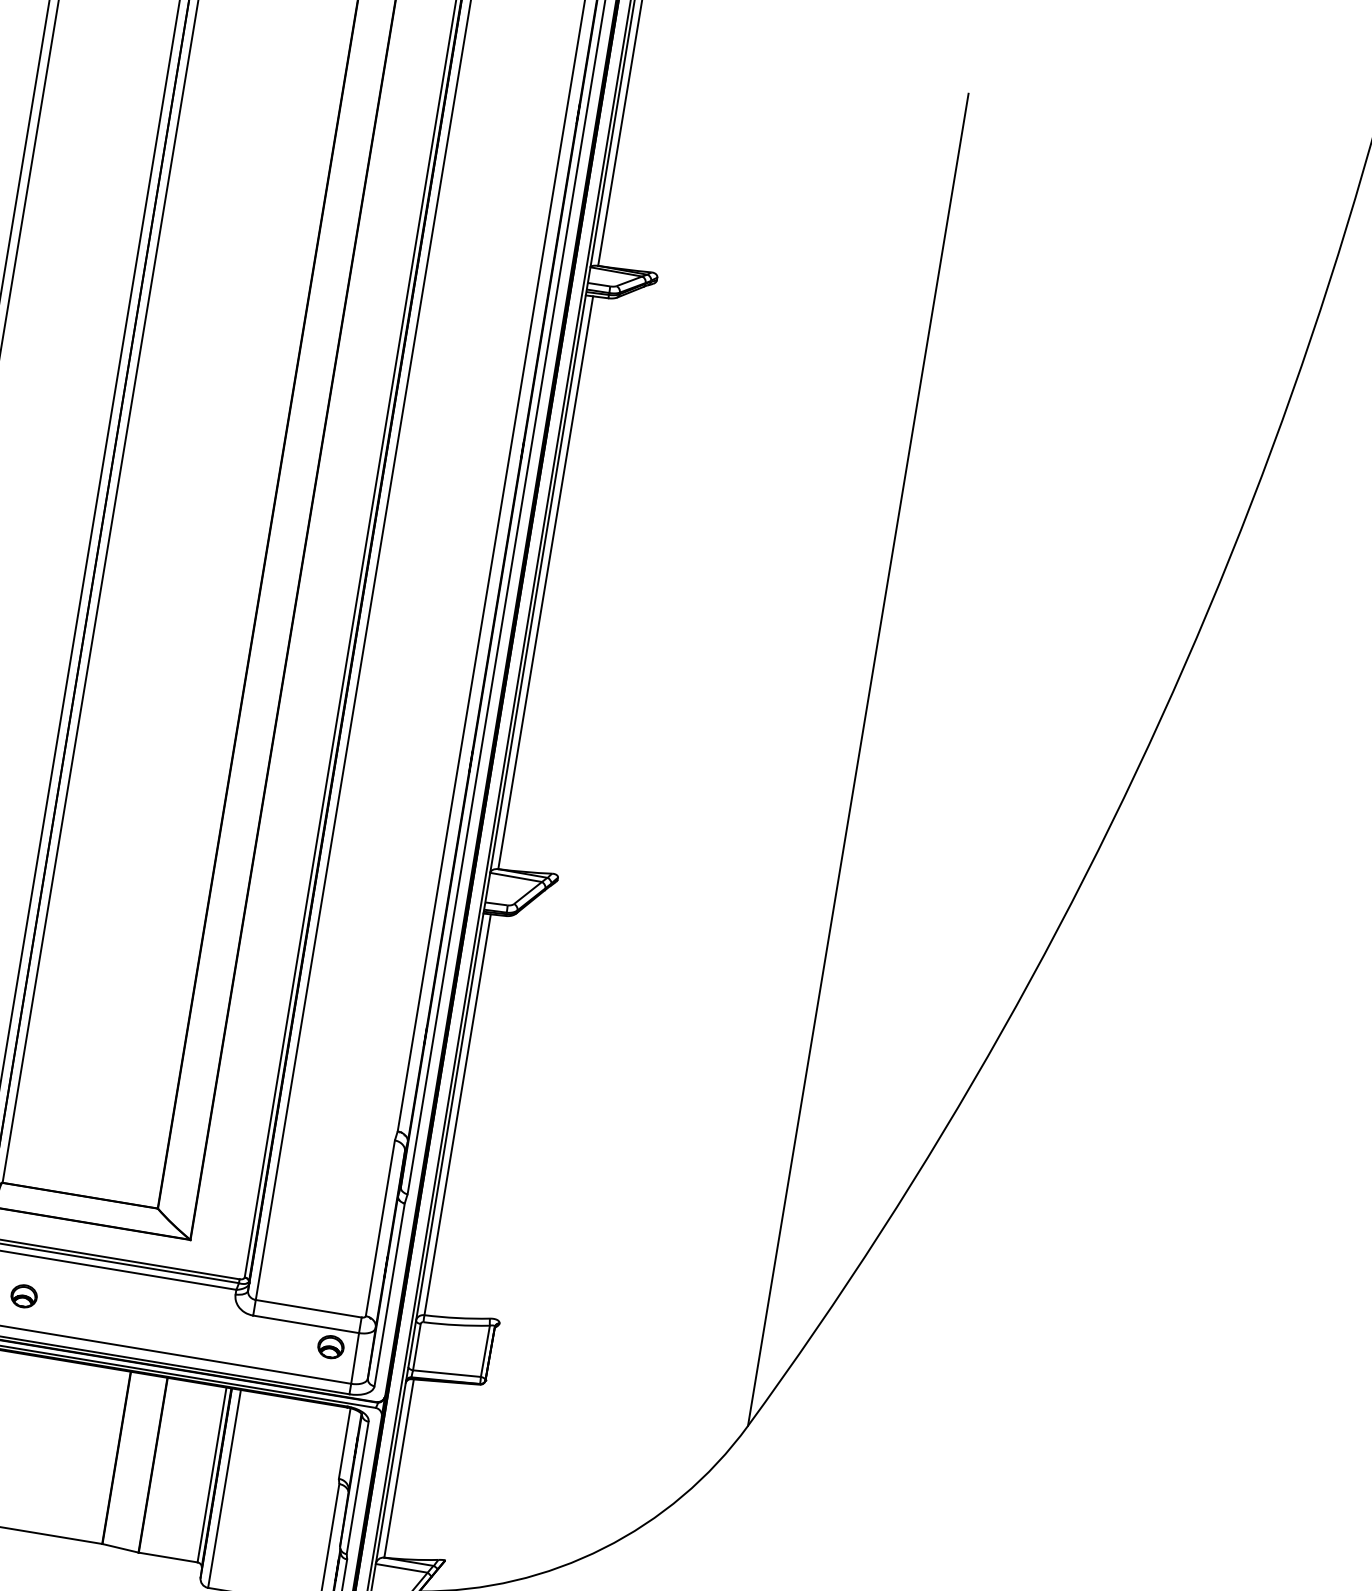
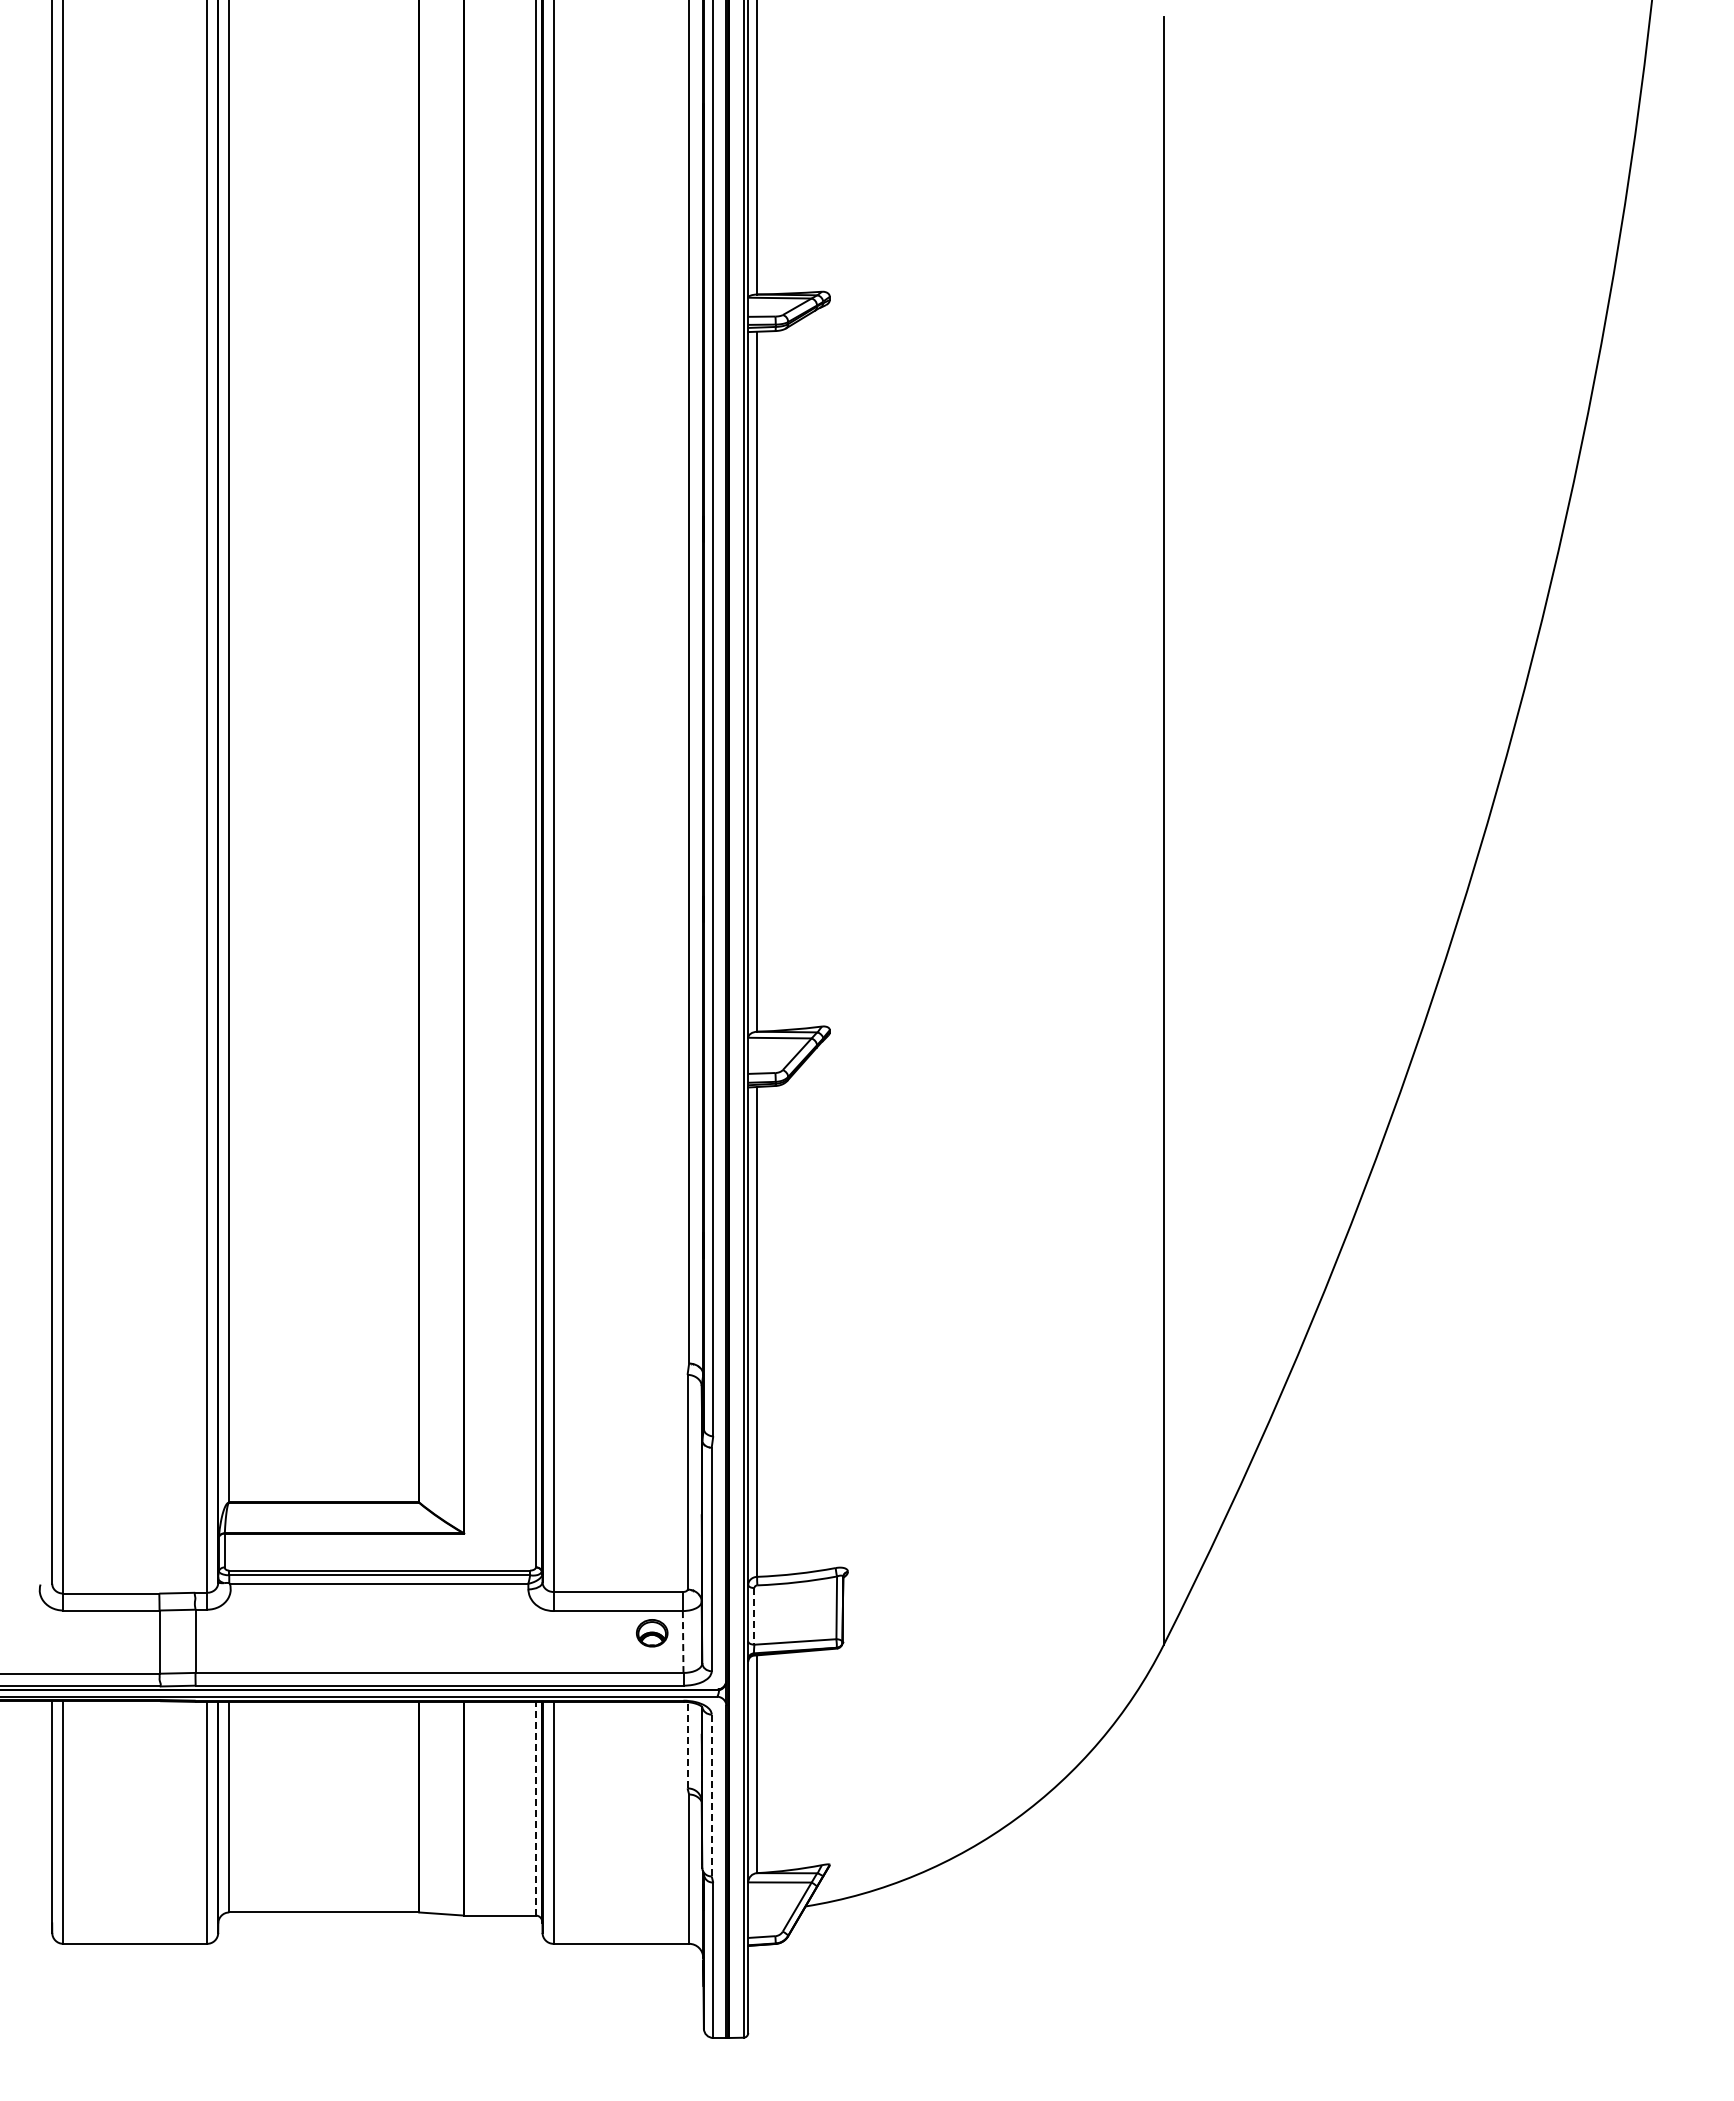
part: (24, 1296) -> (277, 1633), removed
line: (416, 1347) -> (754, 1616), solid -> dashed
line: (355, 1358) -> (683, 1641), solid -> dashed
line: (344, 1442) -> (687, 1744), solid -> dashed
line: (211, 1474) -> (535, 1808), solid -> dashed
line: (357, 1487) -> (711, 1795), solid -> dashed

